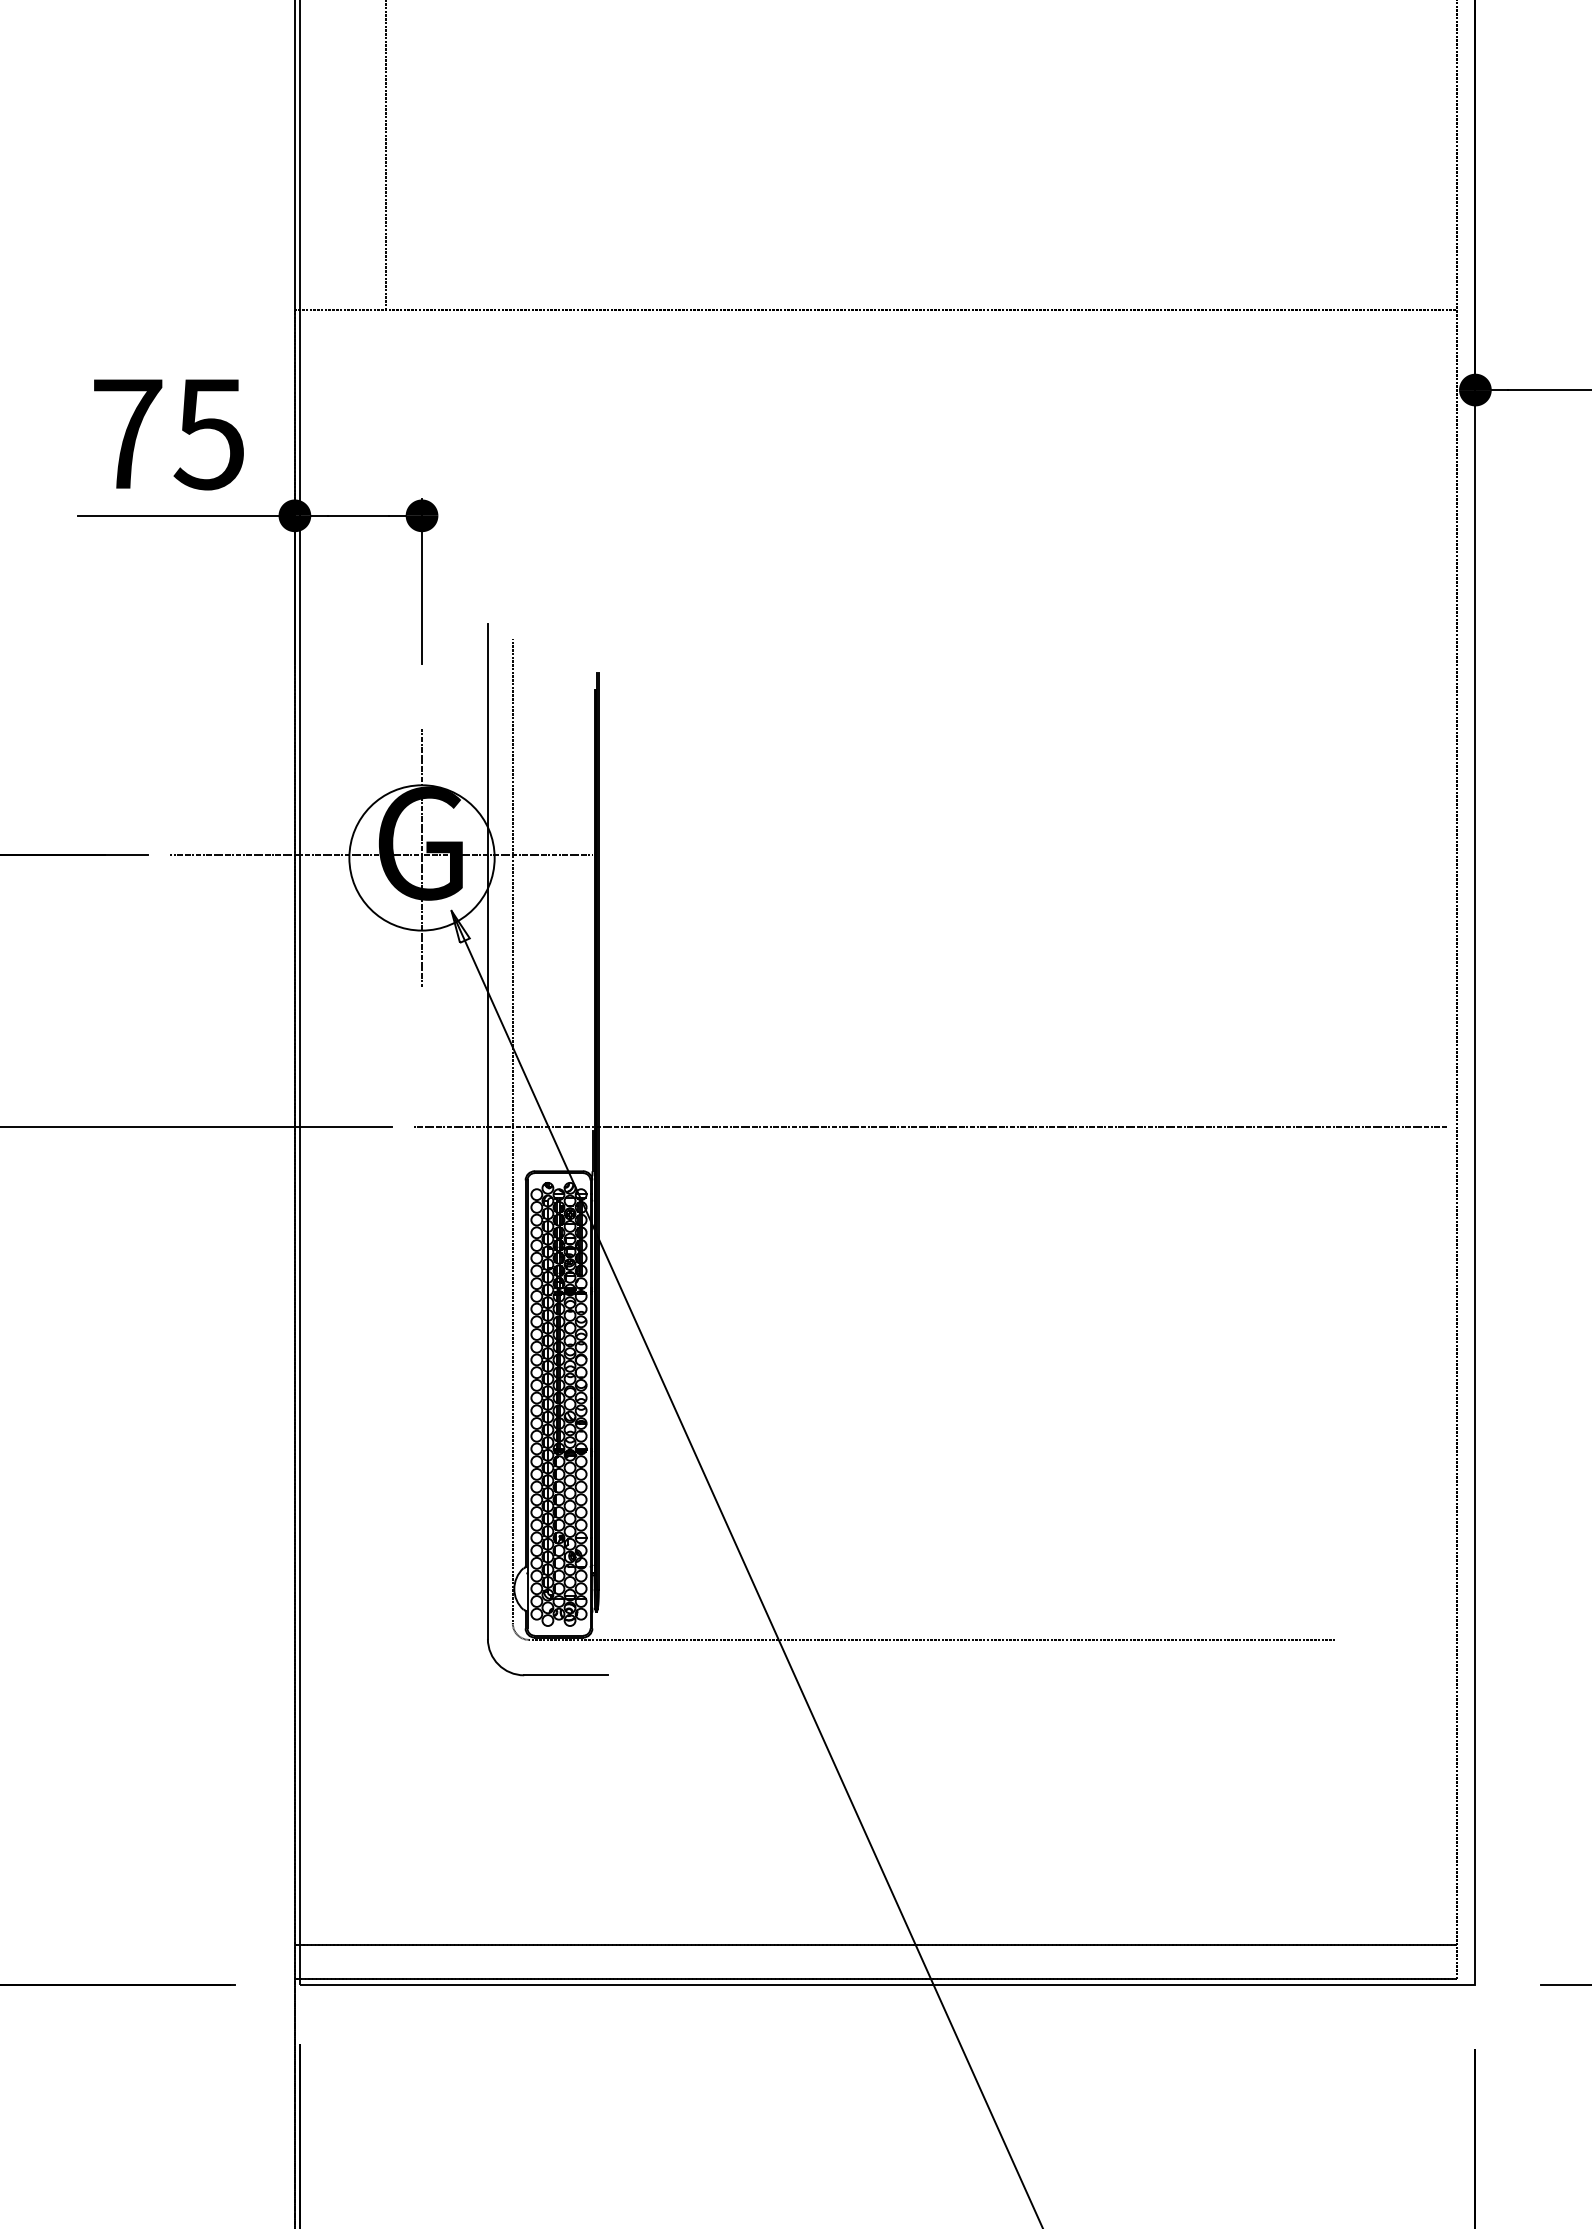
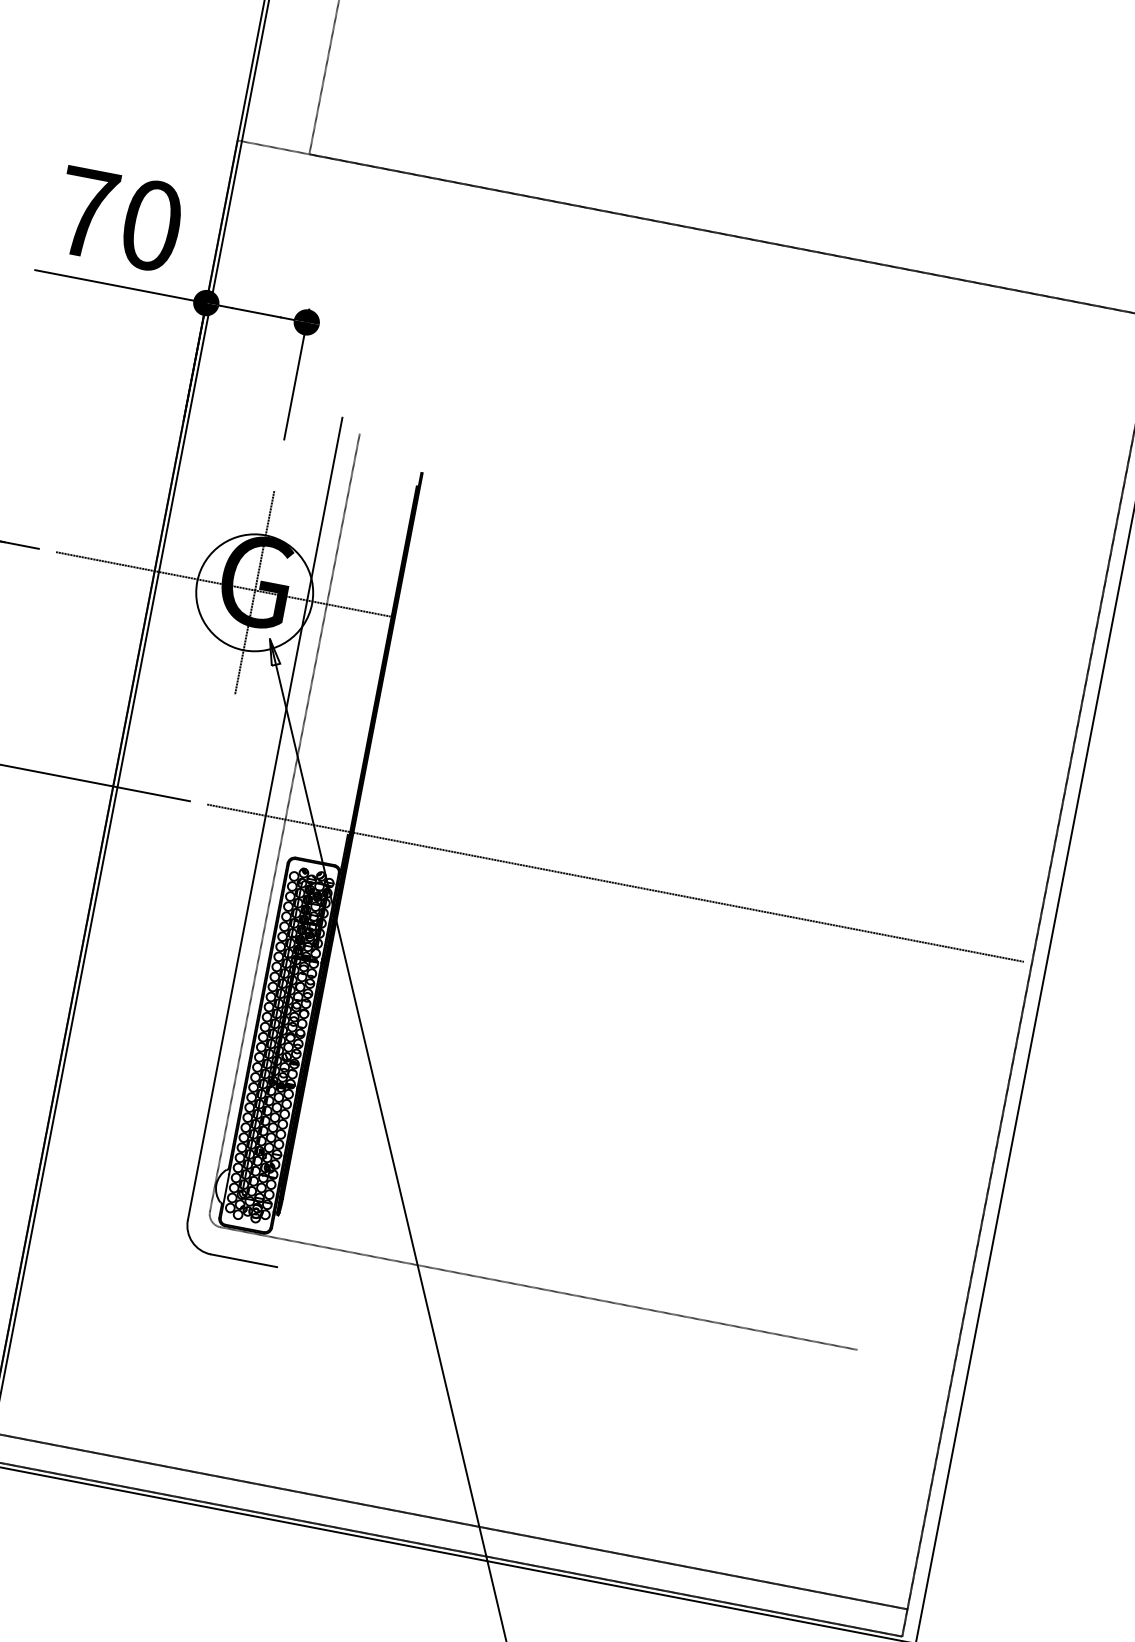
text: (208, 433) -> (150, 224), 75 -> 70

